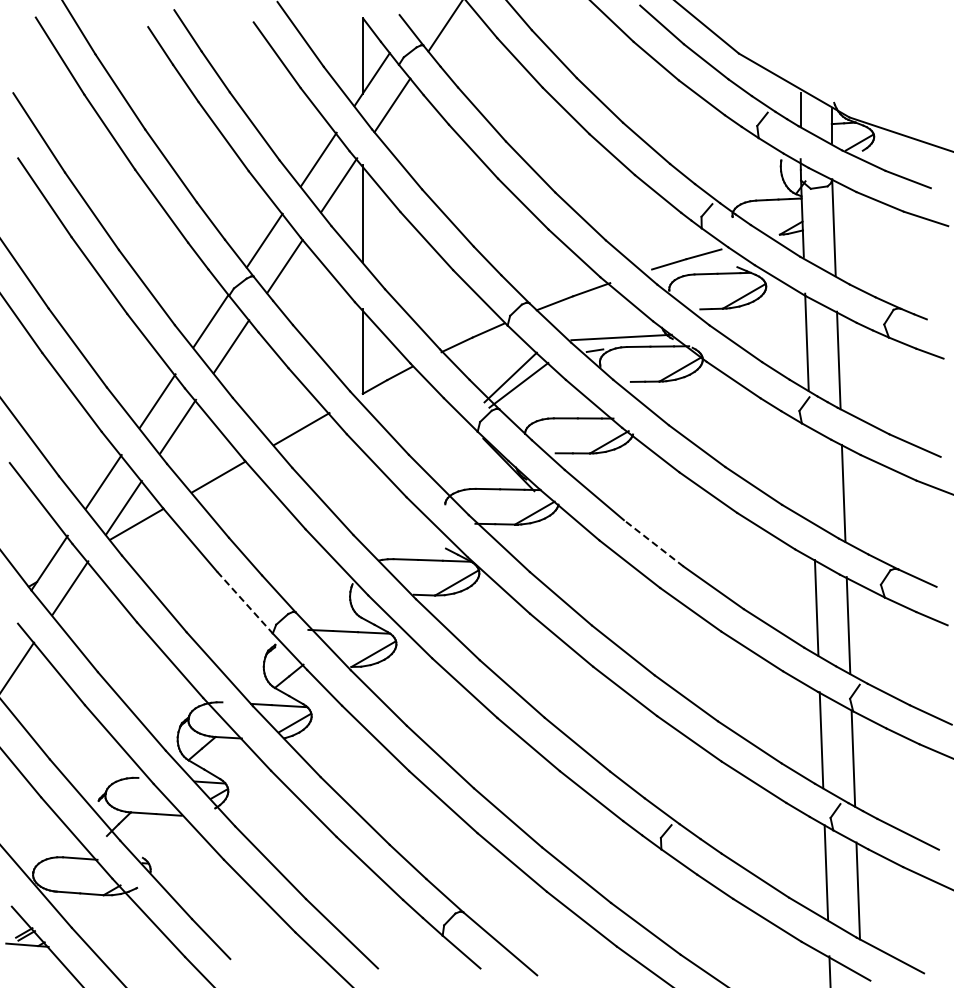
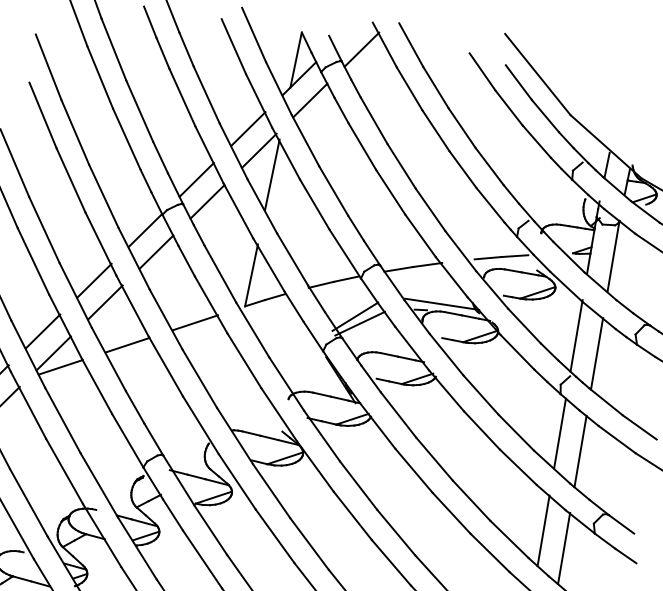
line: (811, 474) -> (559, 432), added
line: (653, 543) -> (434, 459), dashed -> solid
line: (245, 602) -> (128, 440), dashed -> solid

